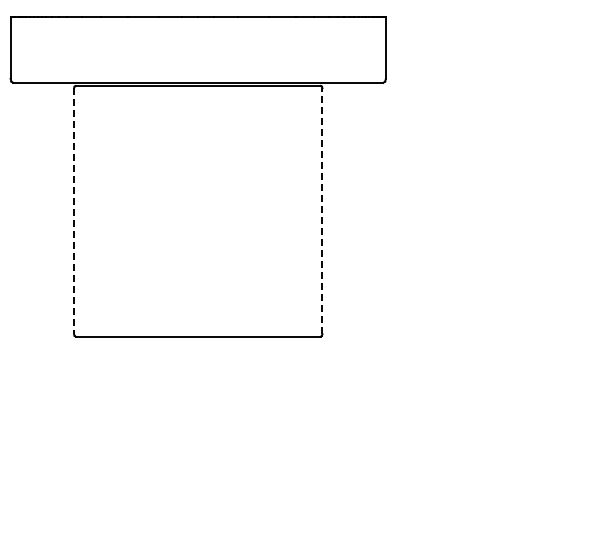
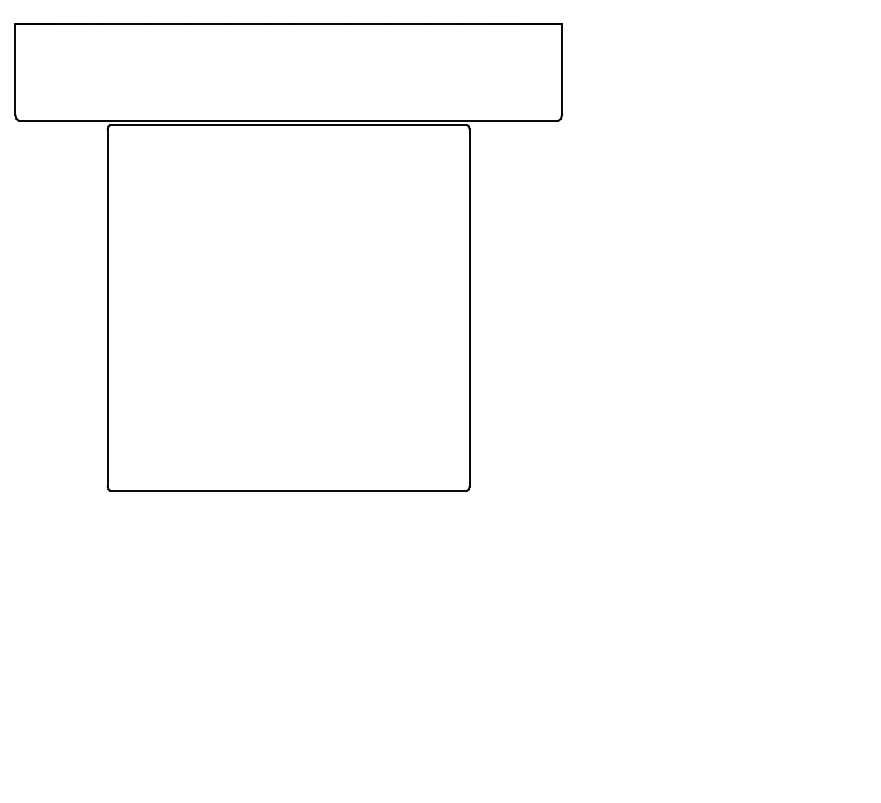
line: (74, 211) -> (108, 308), dashed -> solid
line: (322, 211) -> (469, 308), dashed -> solid

